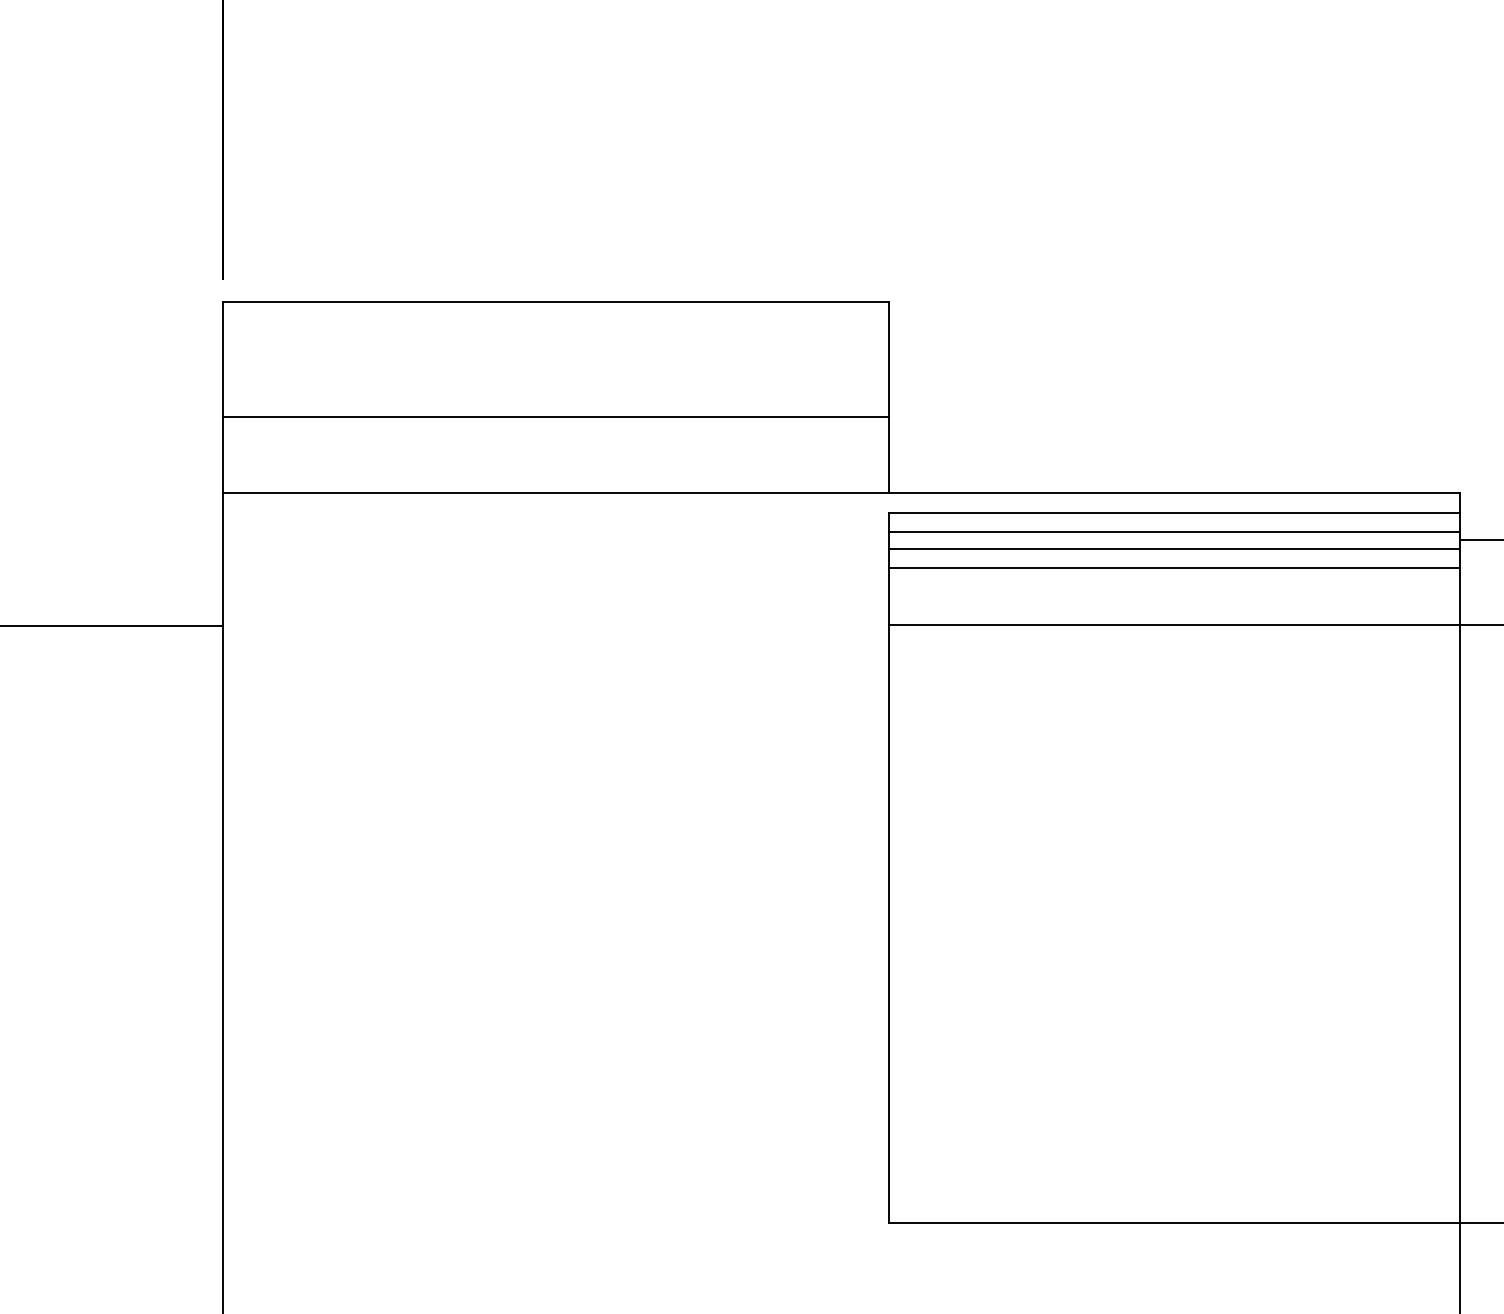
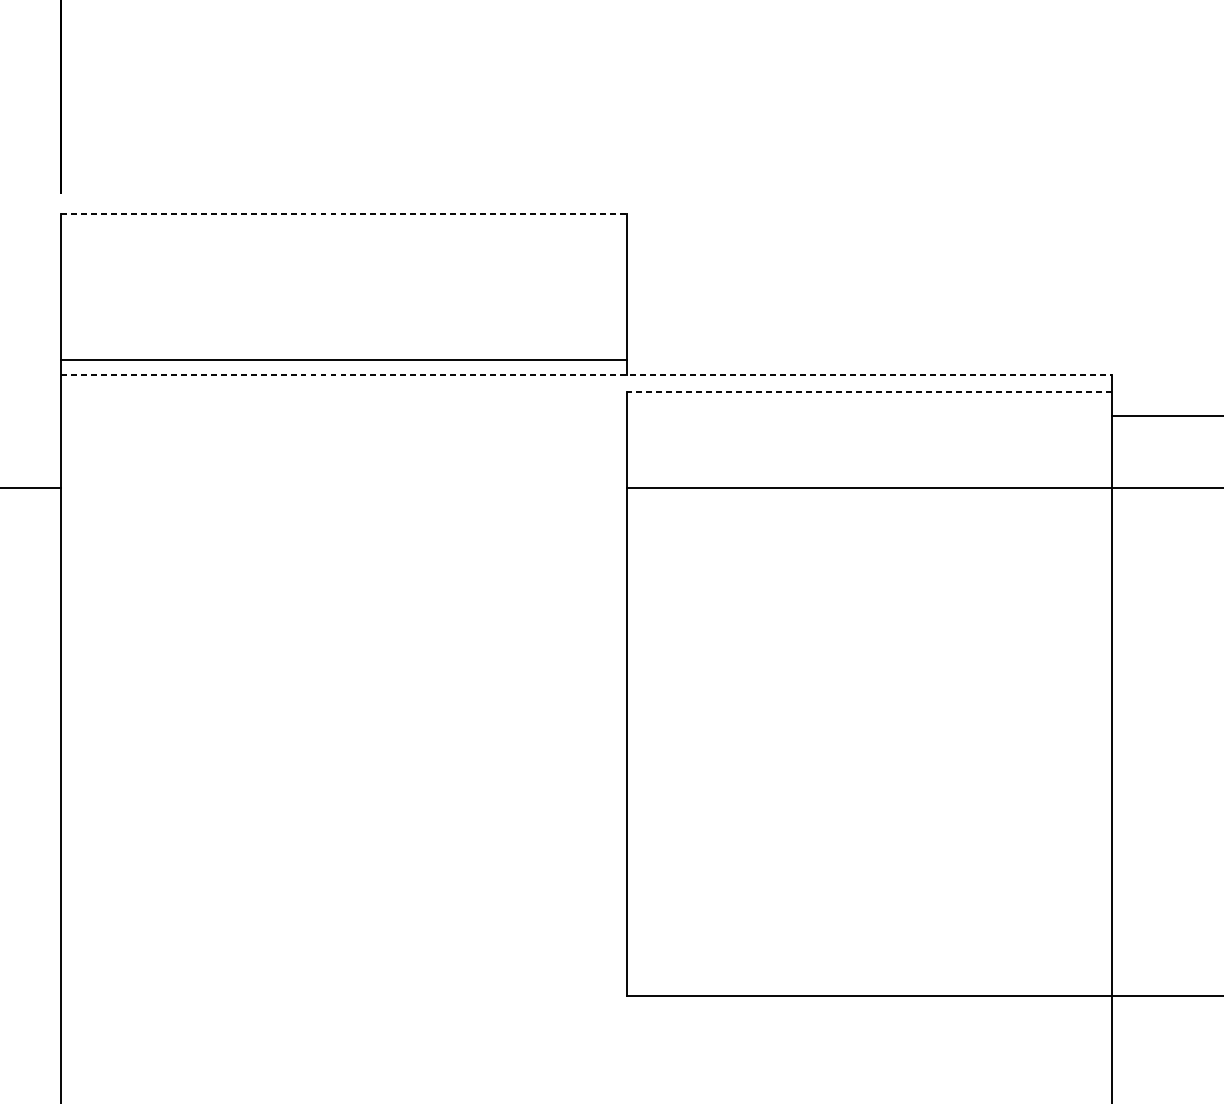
line: (556, 302) -> (344, 213), solid -> dashed
line: (555, 416) -> (343, 359), moved
line: (841, 492) -> (586, 375), solid -> dashed
line: (1174, 512) -> (869, 392), solid -> dashed
line: (1174, 531) -> (869, 408), removed
line: (1174, 548) -> (869, 422), removed
line: (1174, 567) -> (869, 438), removed

